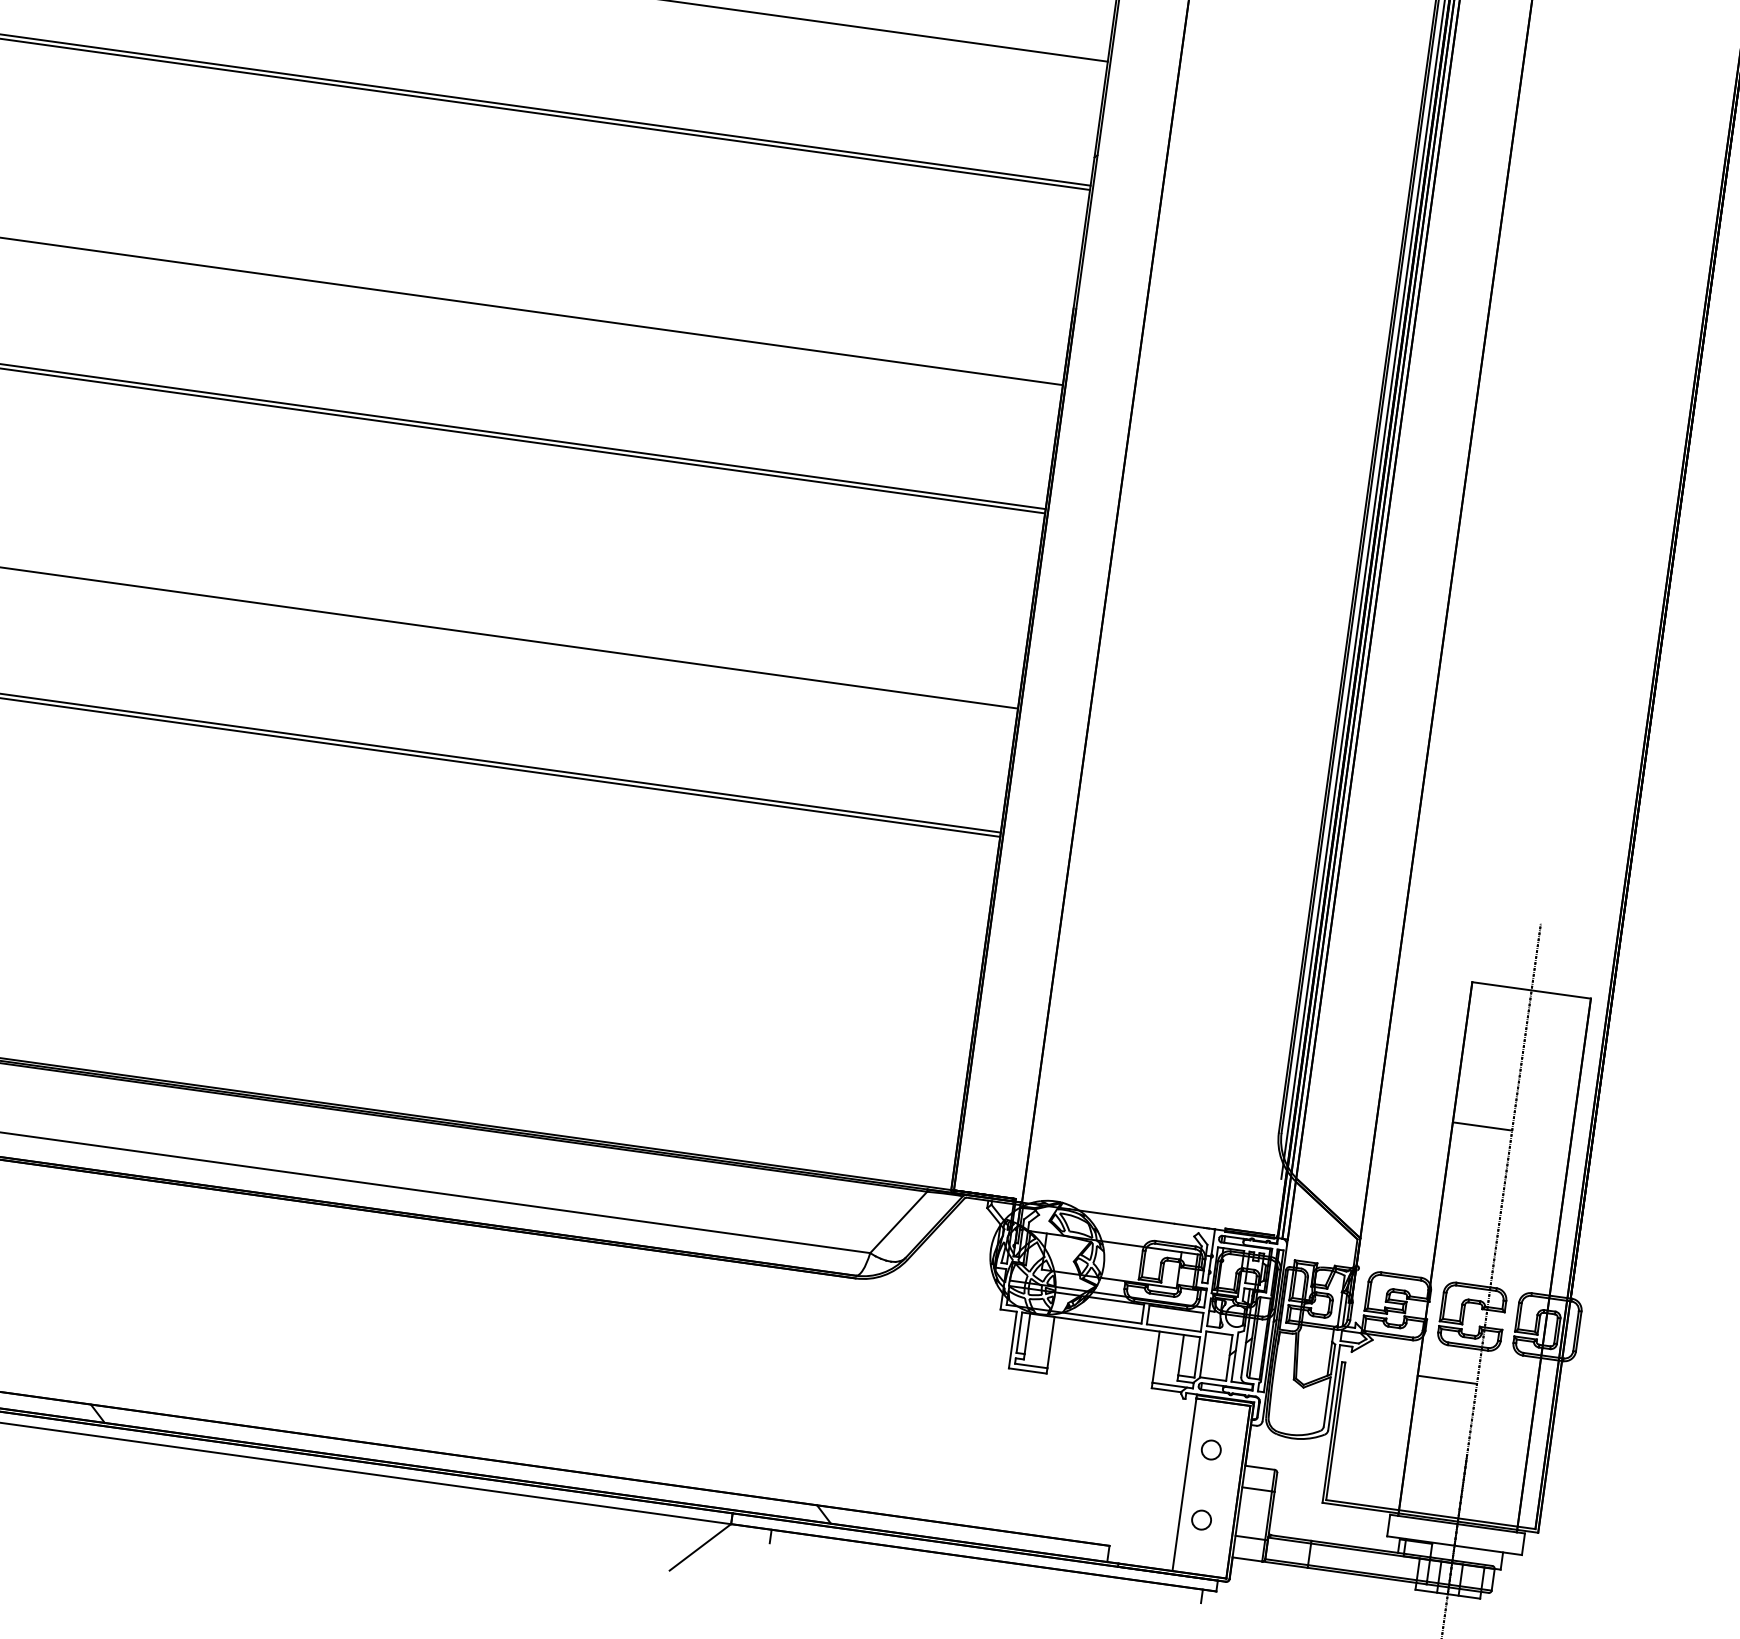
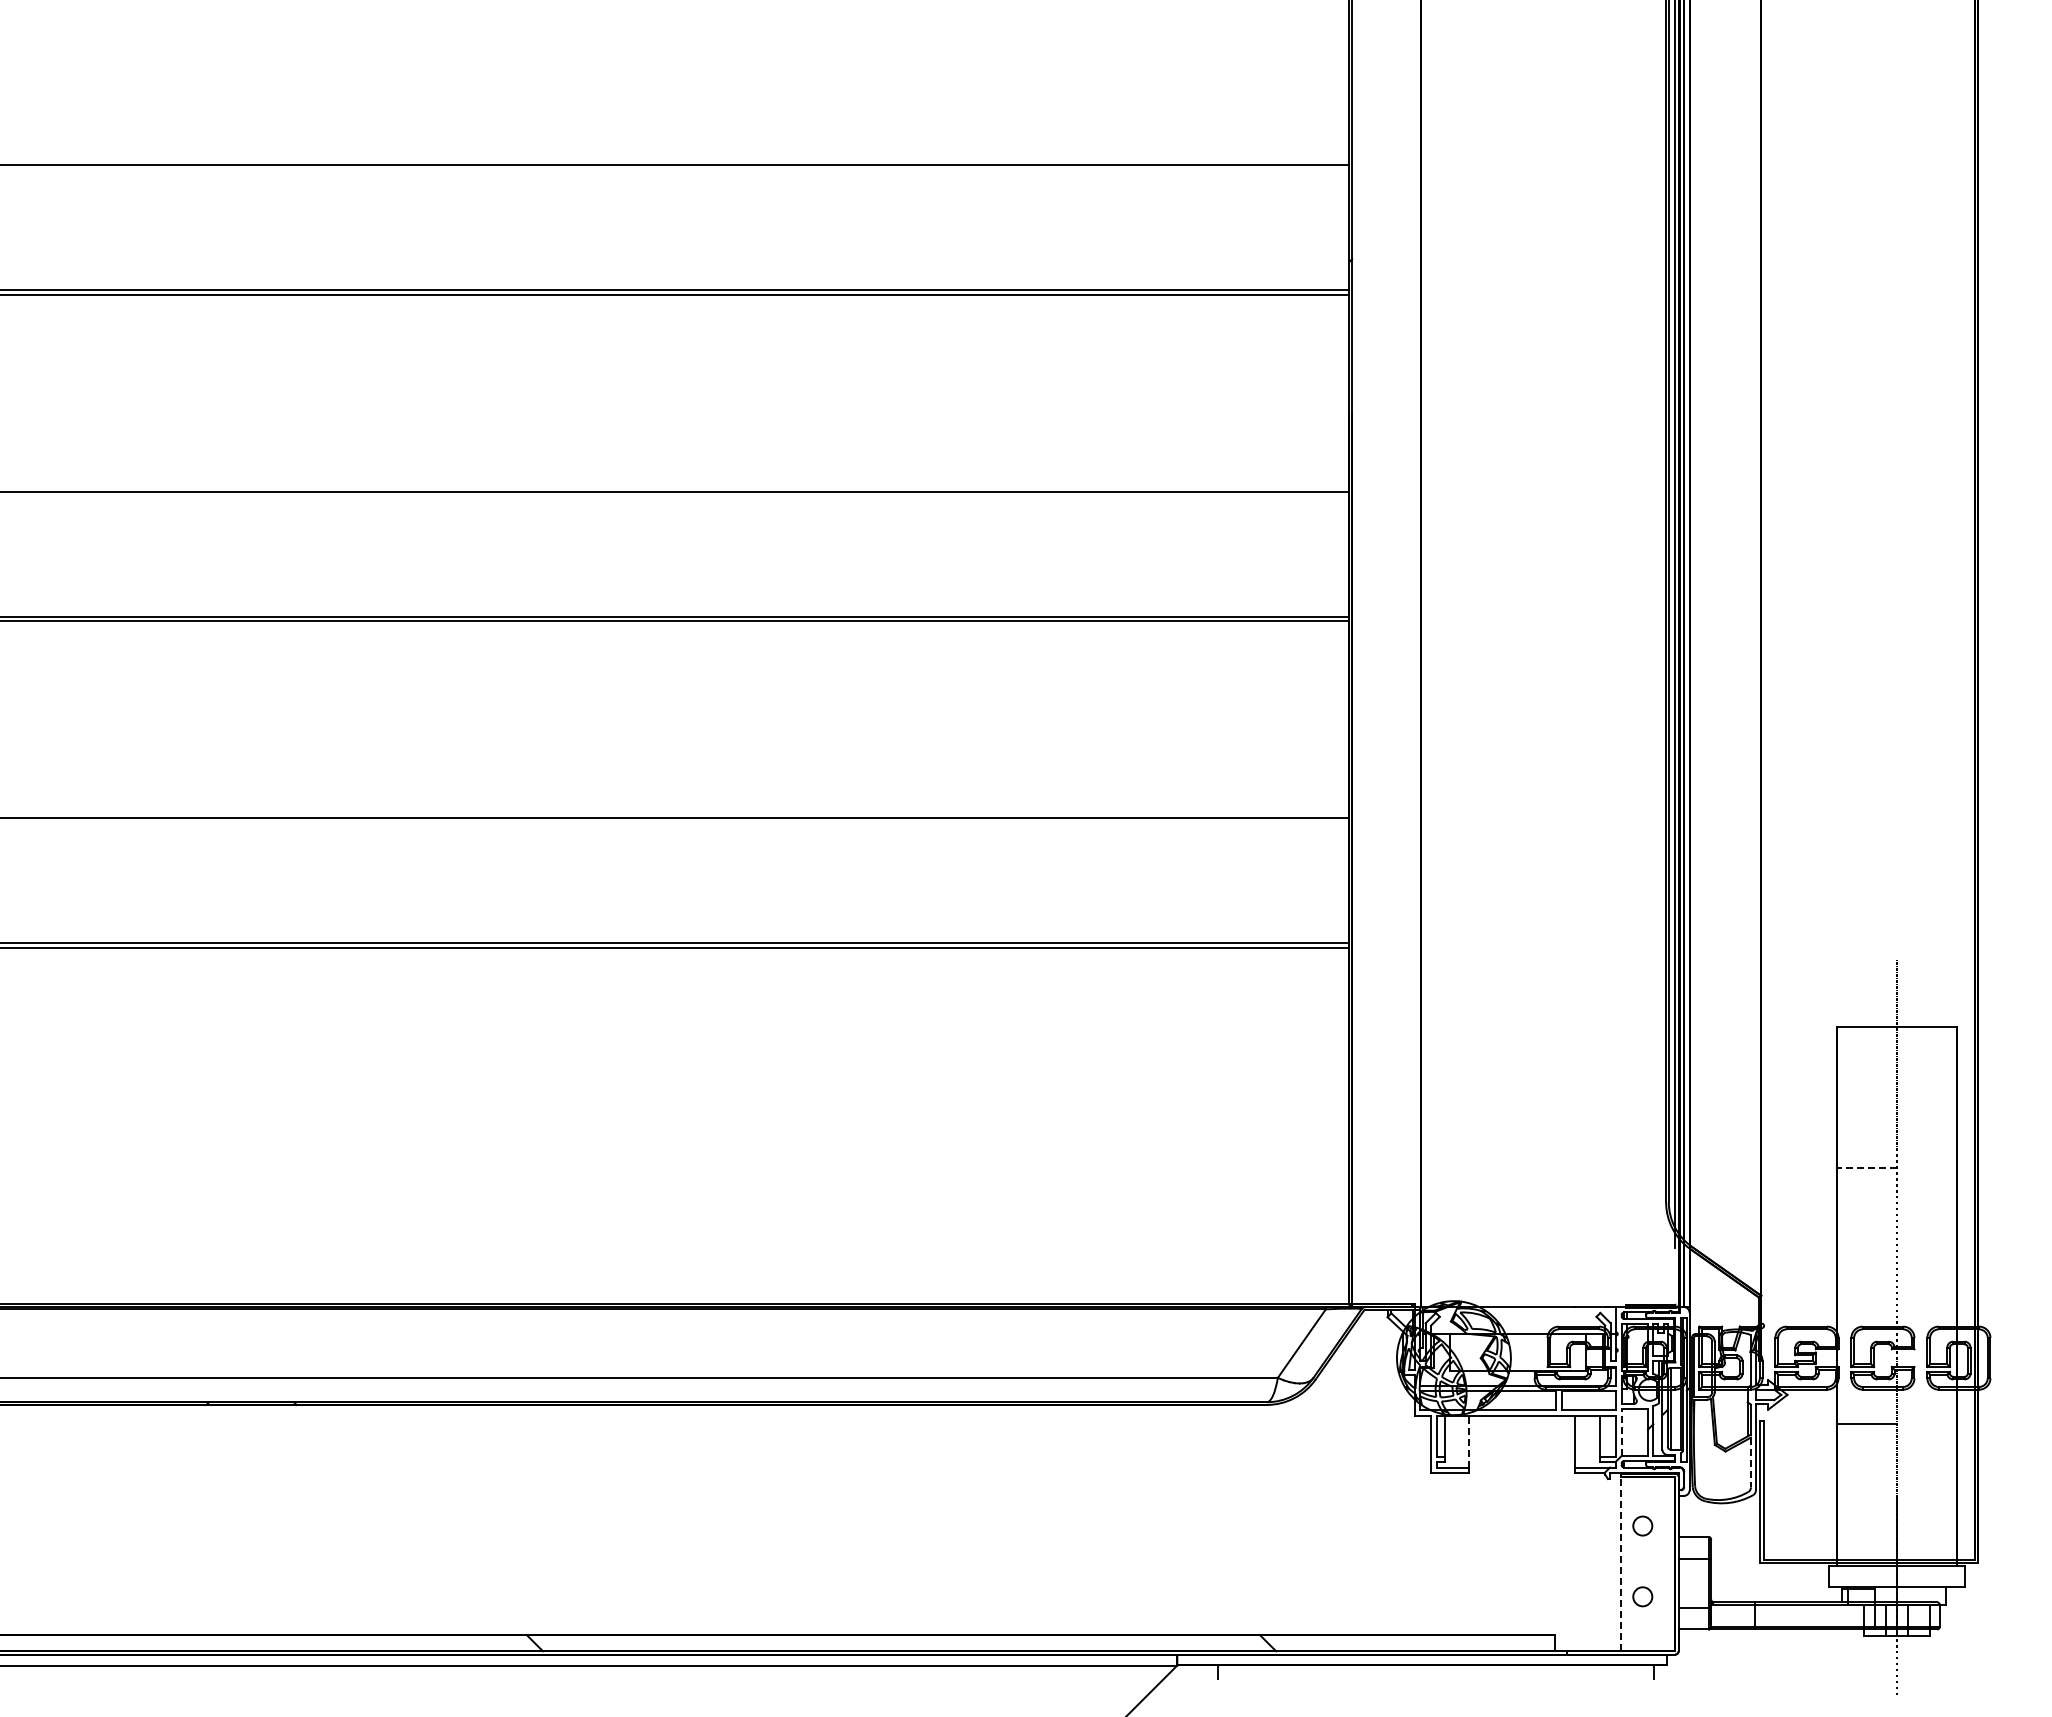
line: (1482, 1126) -> (1866, 1168), solid -> dashed
line: (1051, 1342) -> (1469, 1441), solid -> dashed
line: (1203, 1353) -> (1621, 1431), solid -> dashed
line: (1326, 1401) -> (1750, 1462), solid -> dashed
line: (1184, 1484) -> (1620, 1563), solid -> dashed

